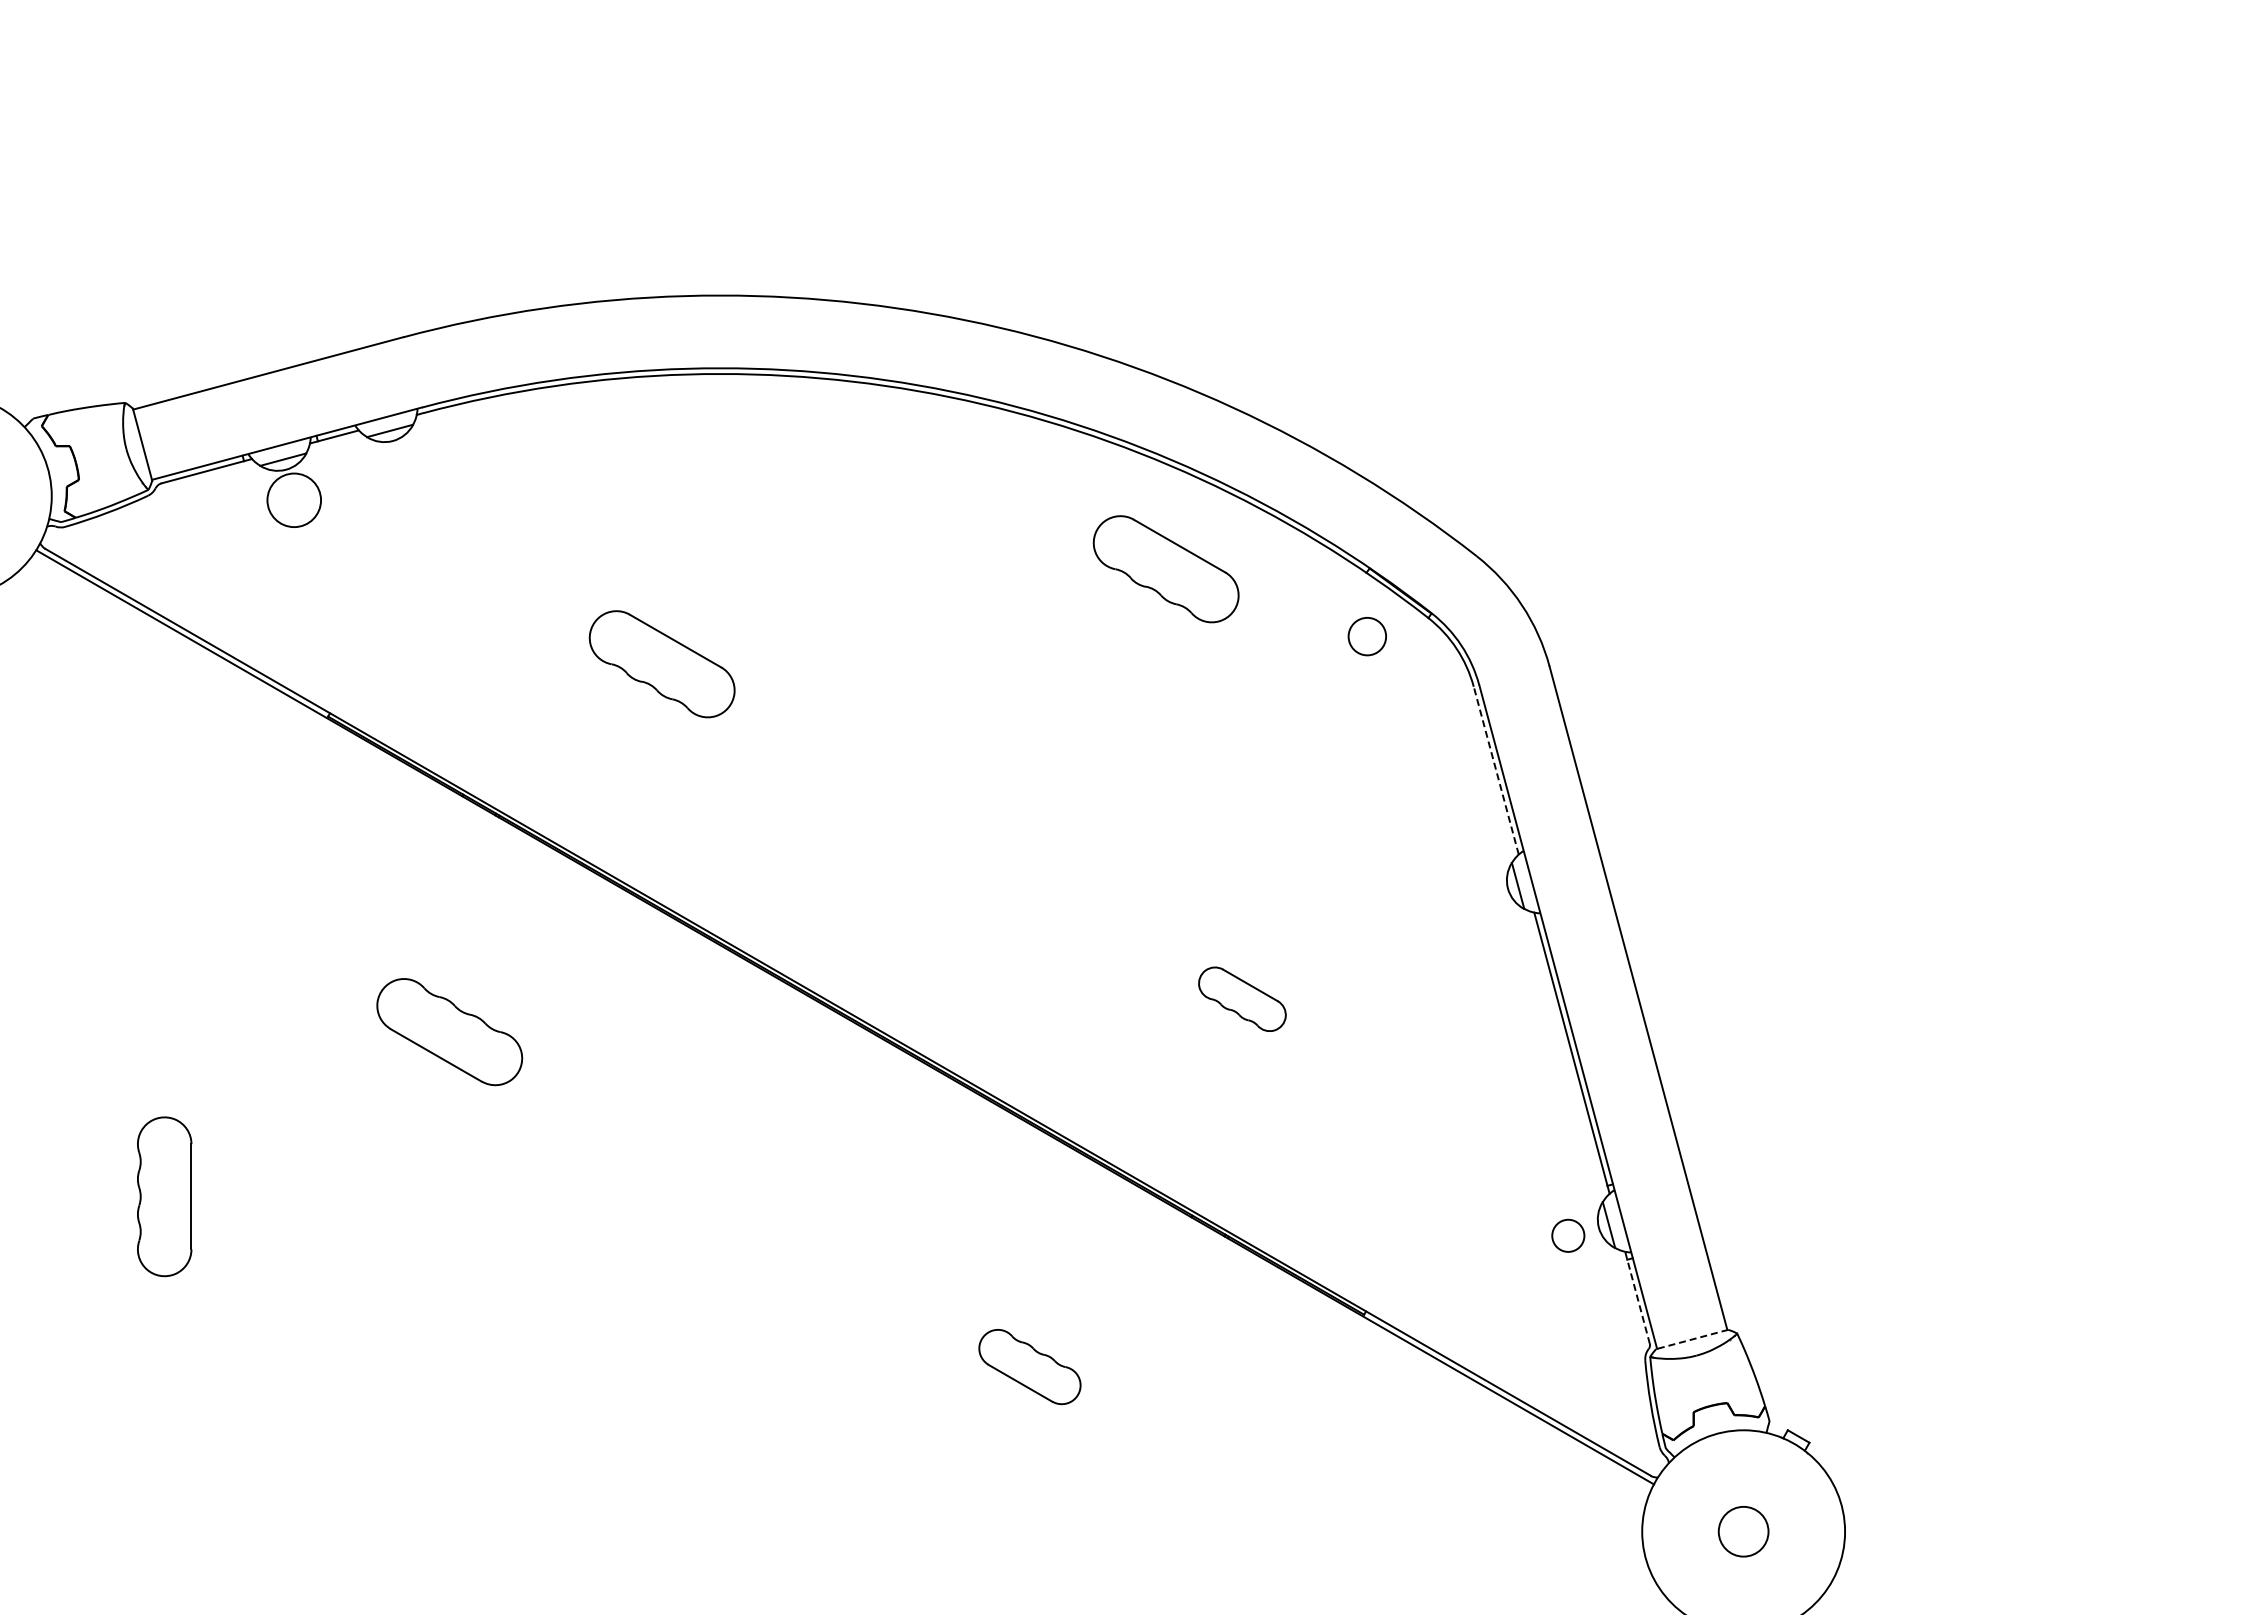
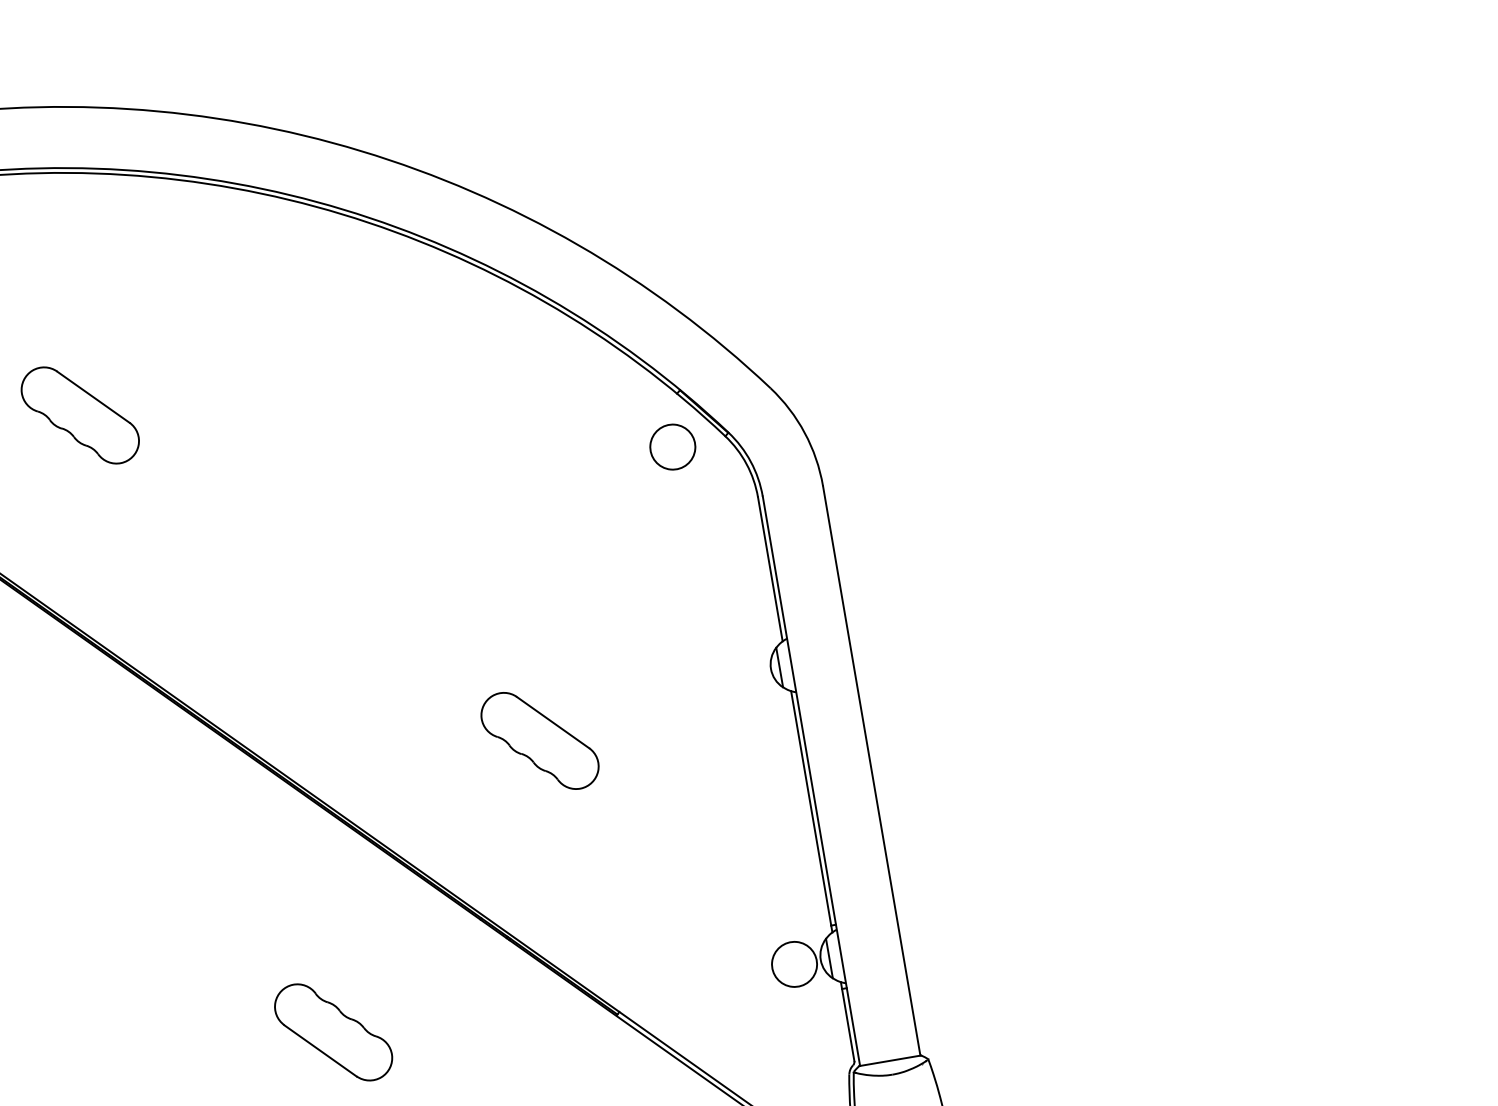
part: (1165, 569) -> (509, 375), removed
circle: (1367, 636) -> (672, 447), size x1.43
line: (1496, 770) -> (770, 569), dashed -> solid
part: (1242, 999) -> (540, 741), size x1.67
circle: (1568, 1235) -> (794, 964), size x1.67
line: (1637, 1297) -> (847, 1021), dashed -> solid
line: (1691, 1339) -> (889, 1060), dashed -> solid
part: (1029, 1366) -> (333, 1031), size x1.43

